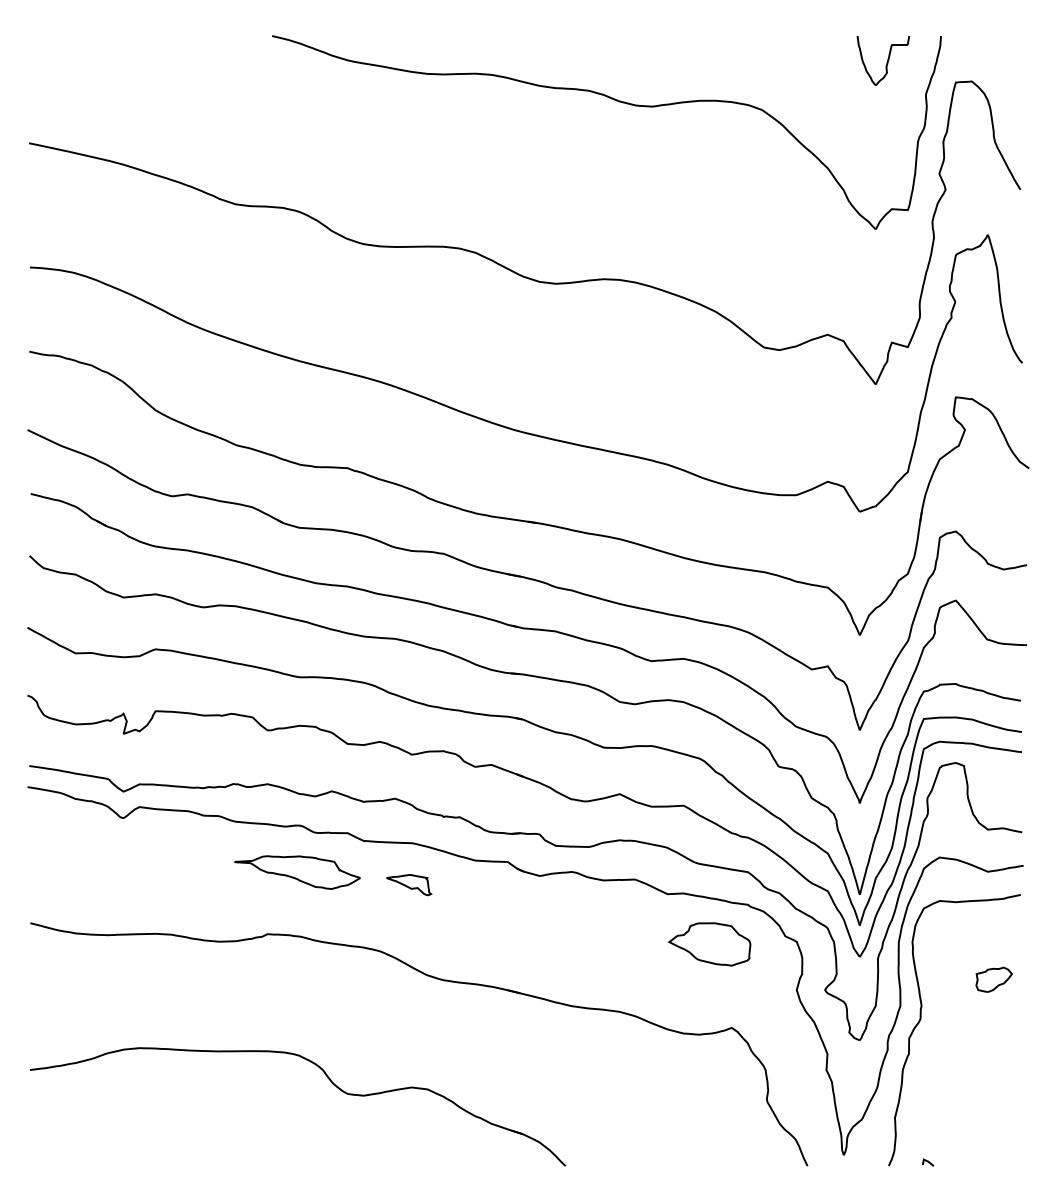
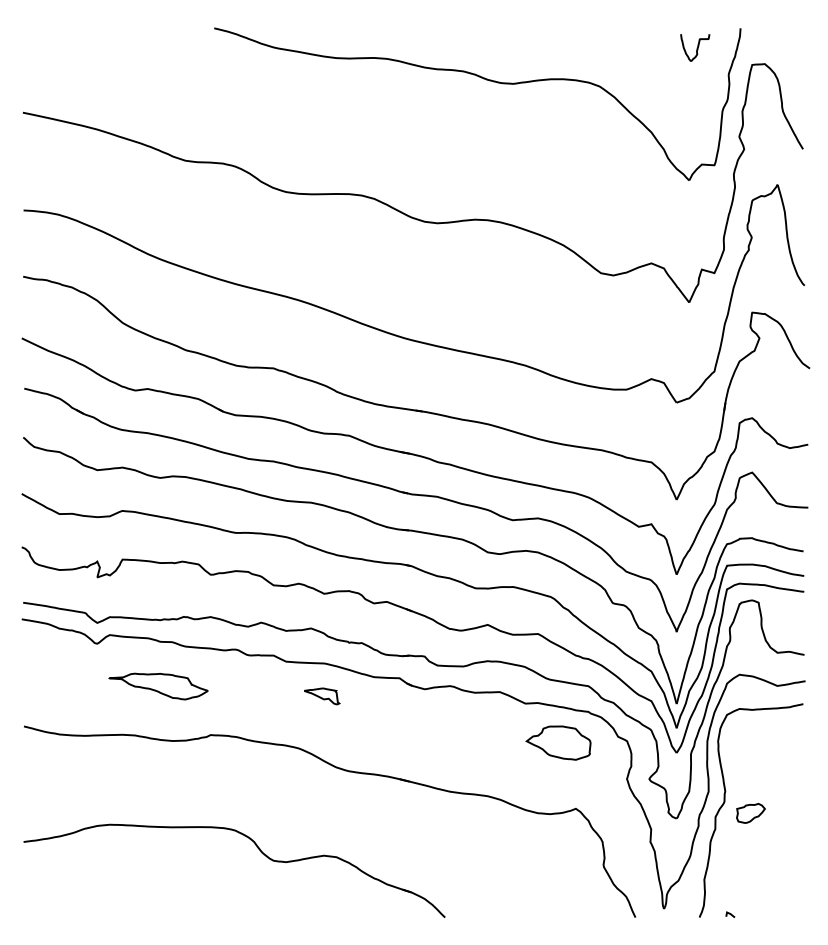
part: (883, 60) -> (695, 47), size x0.7
part: (297, 872) -> (158, 686), moved
part: (993, 979) -> (750, 813), moved

